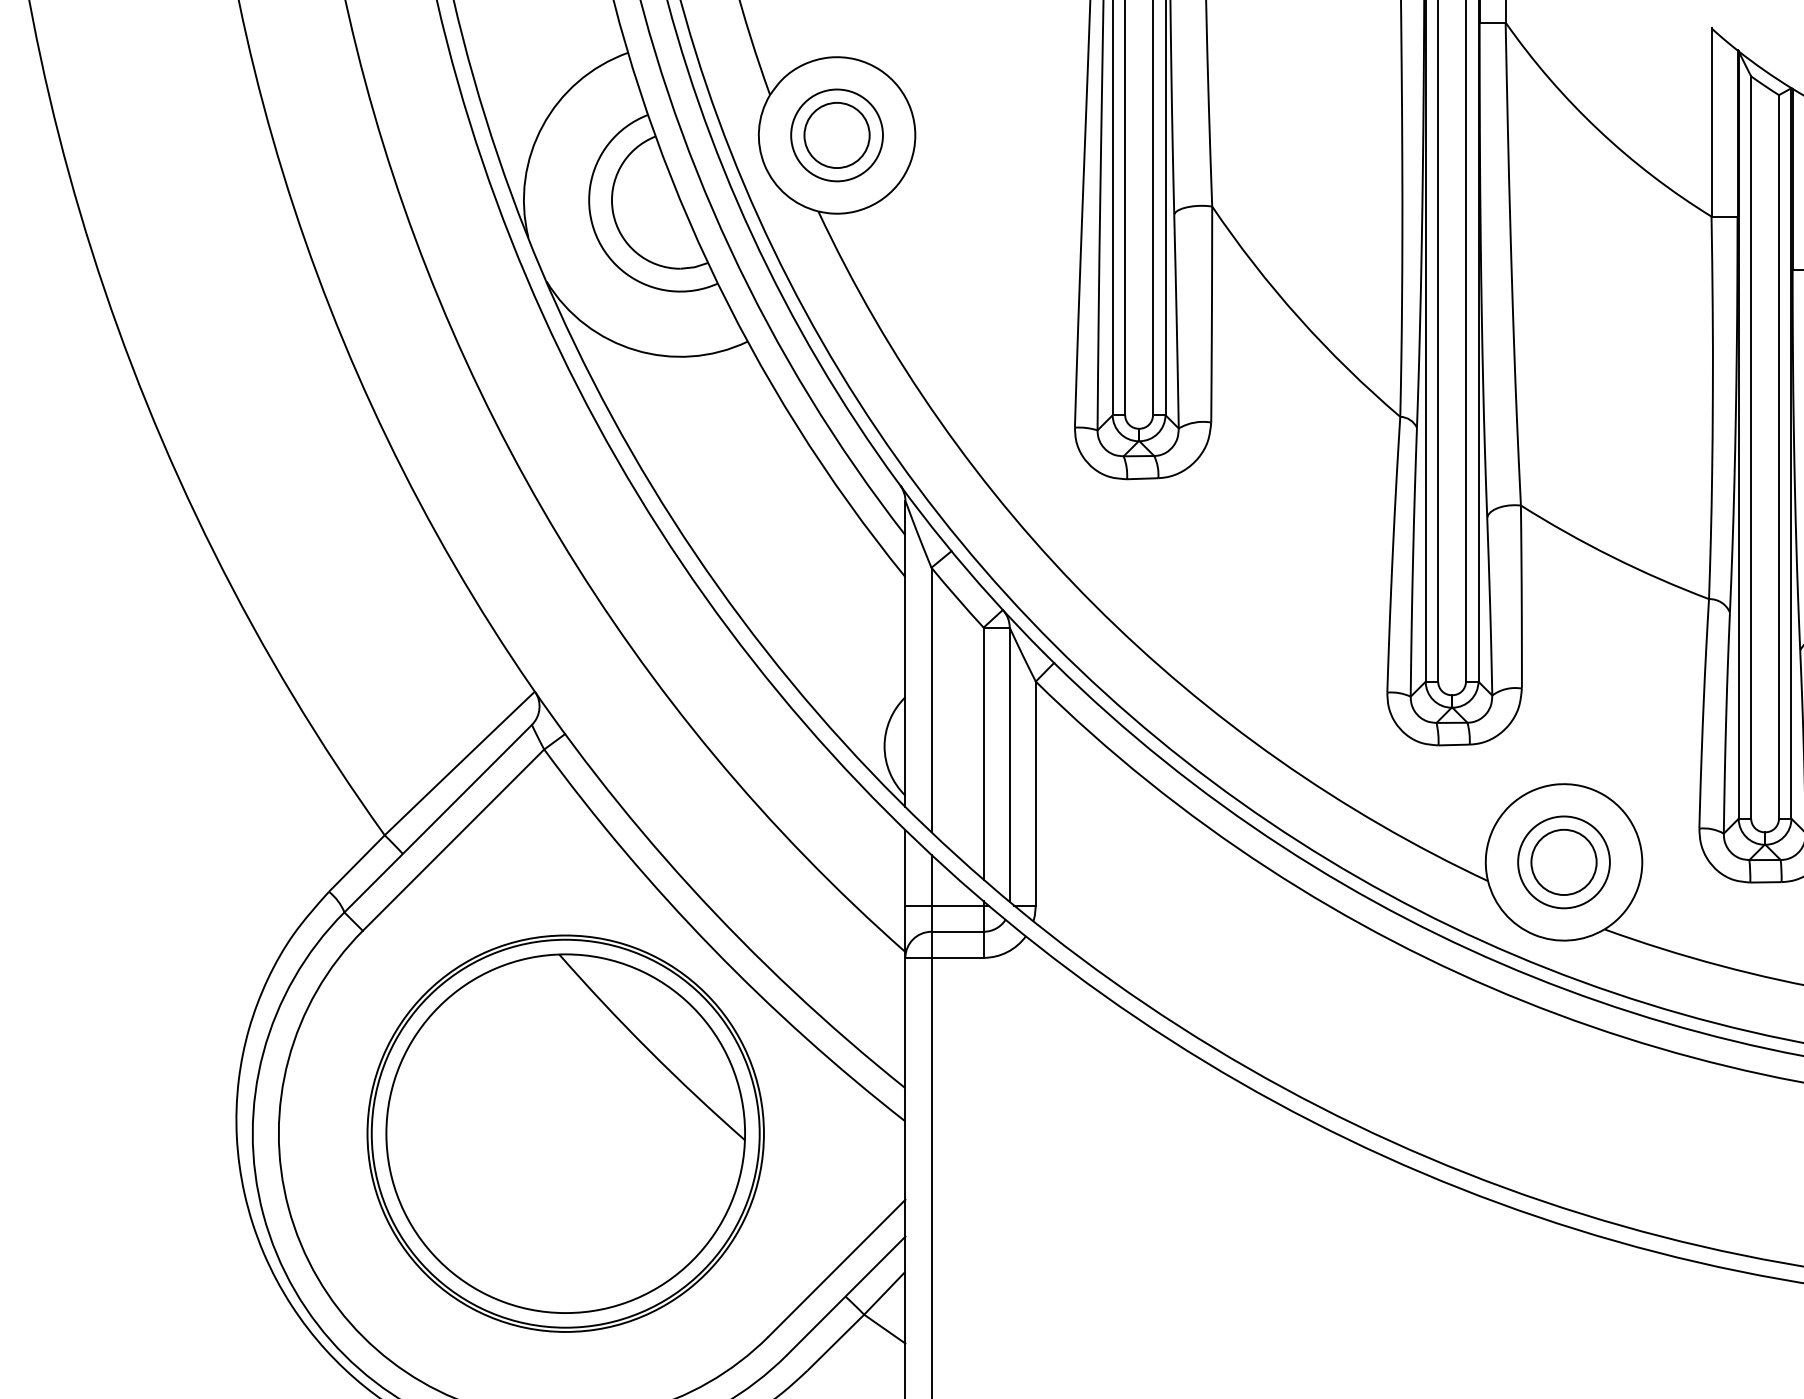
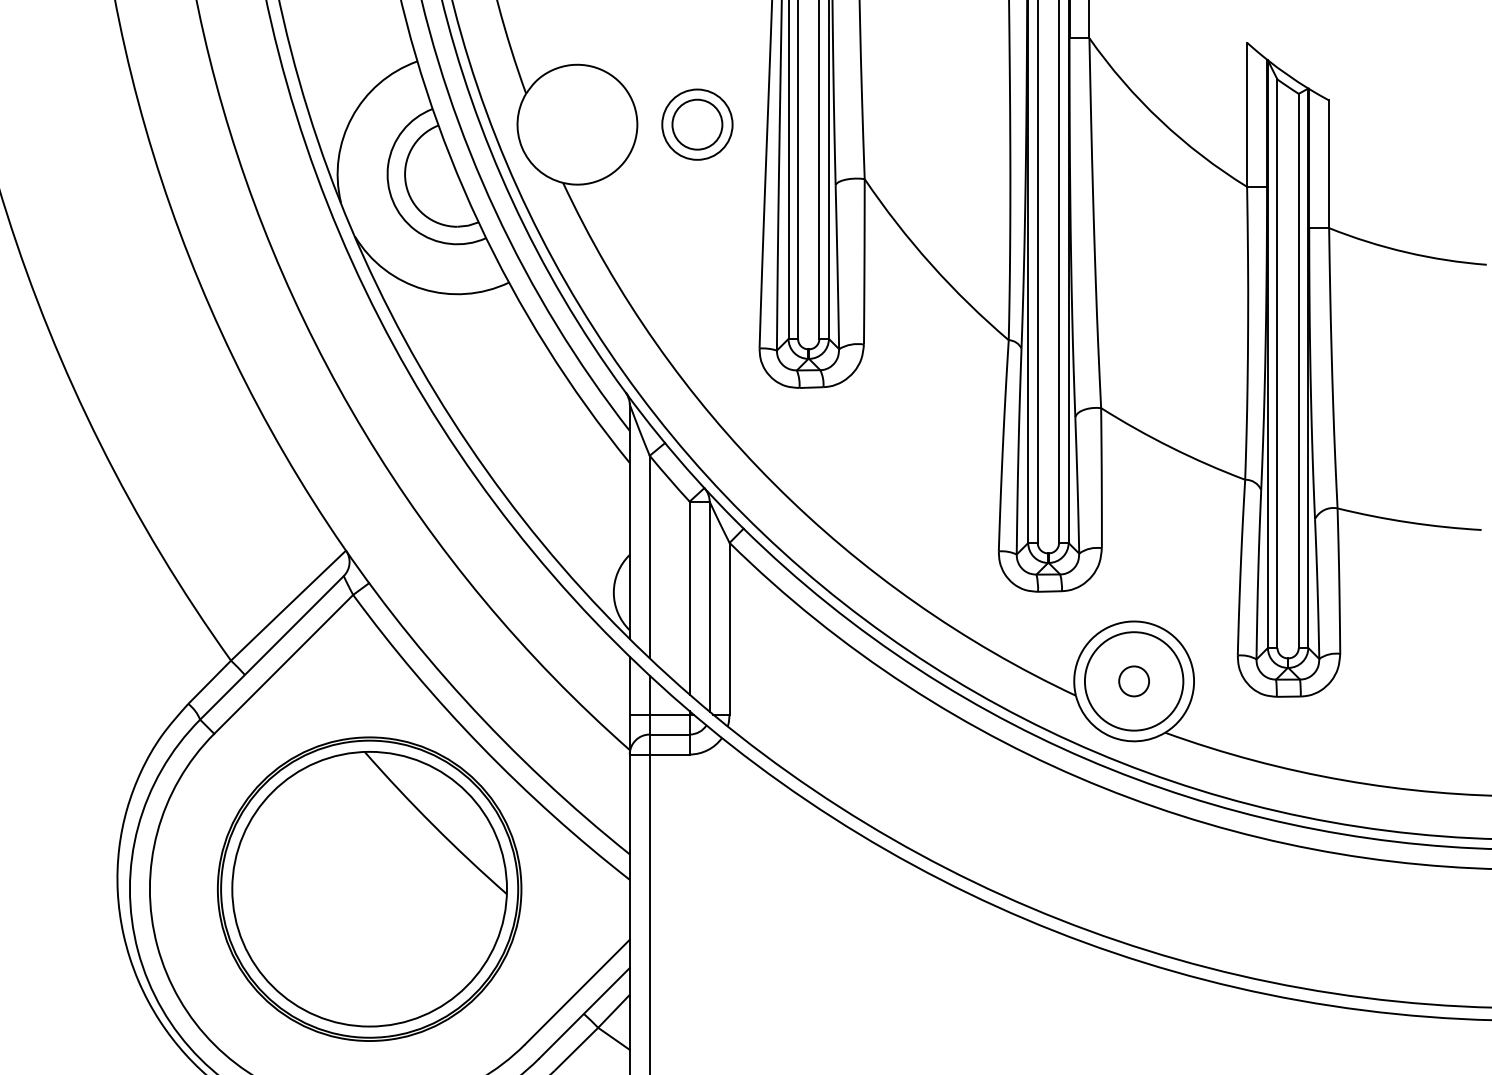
part: (837, 135) -> (697, 124), moved
circle: (1564, 862) -> (1134, 681), size x0.6
circle: (1564, 862) -> (1134, 681), size x1.4

